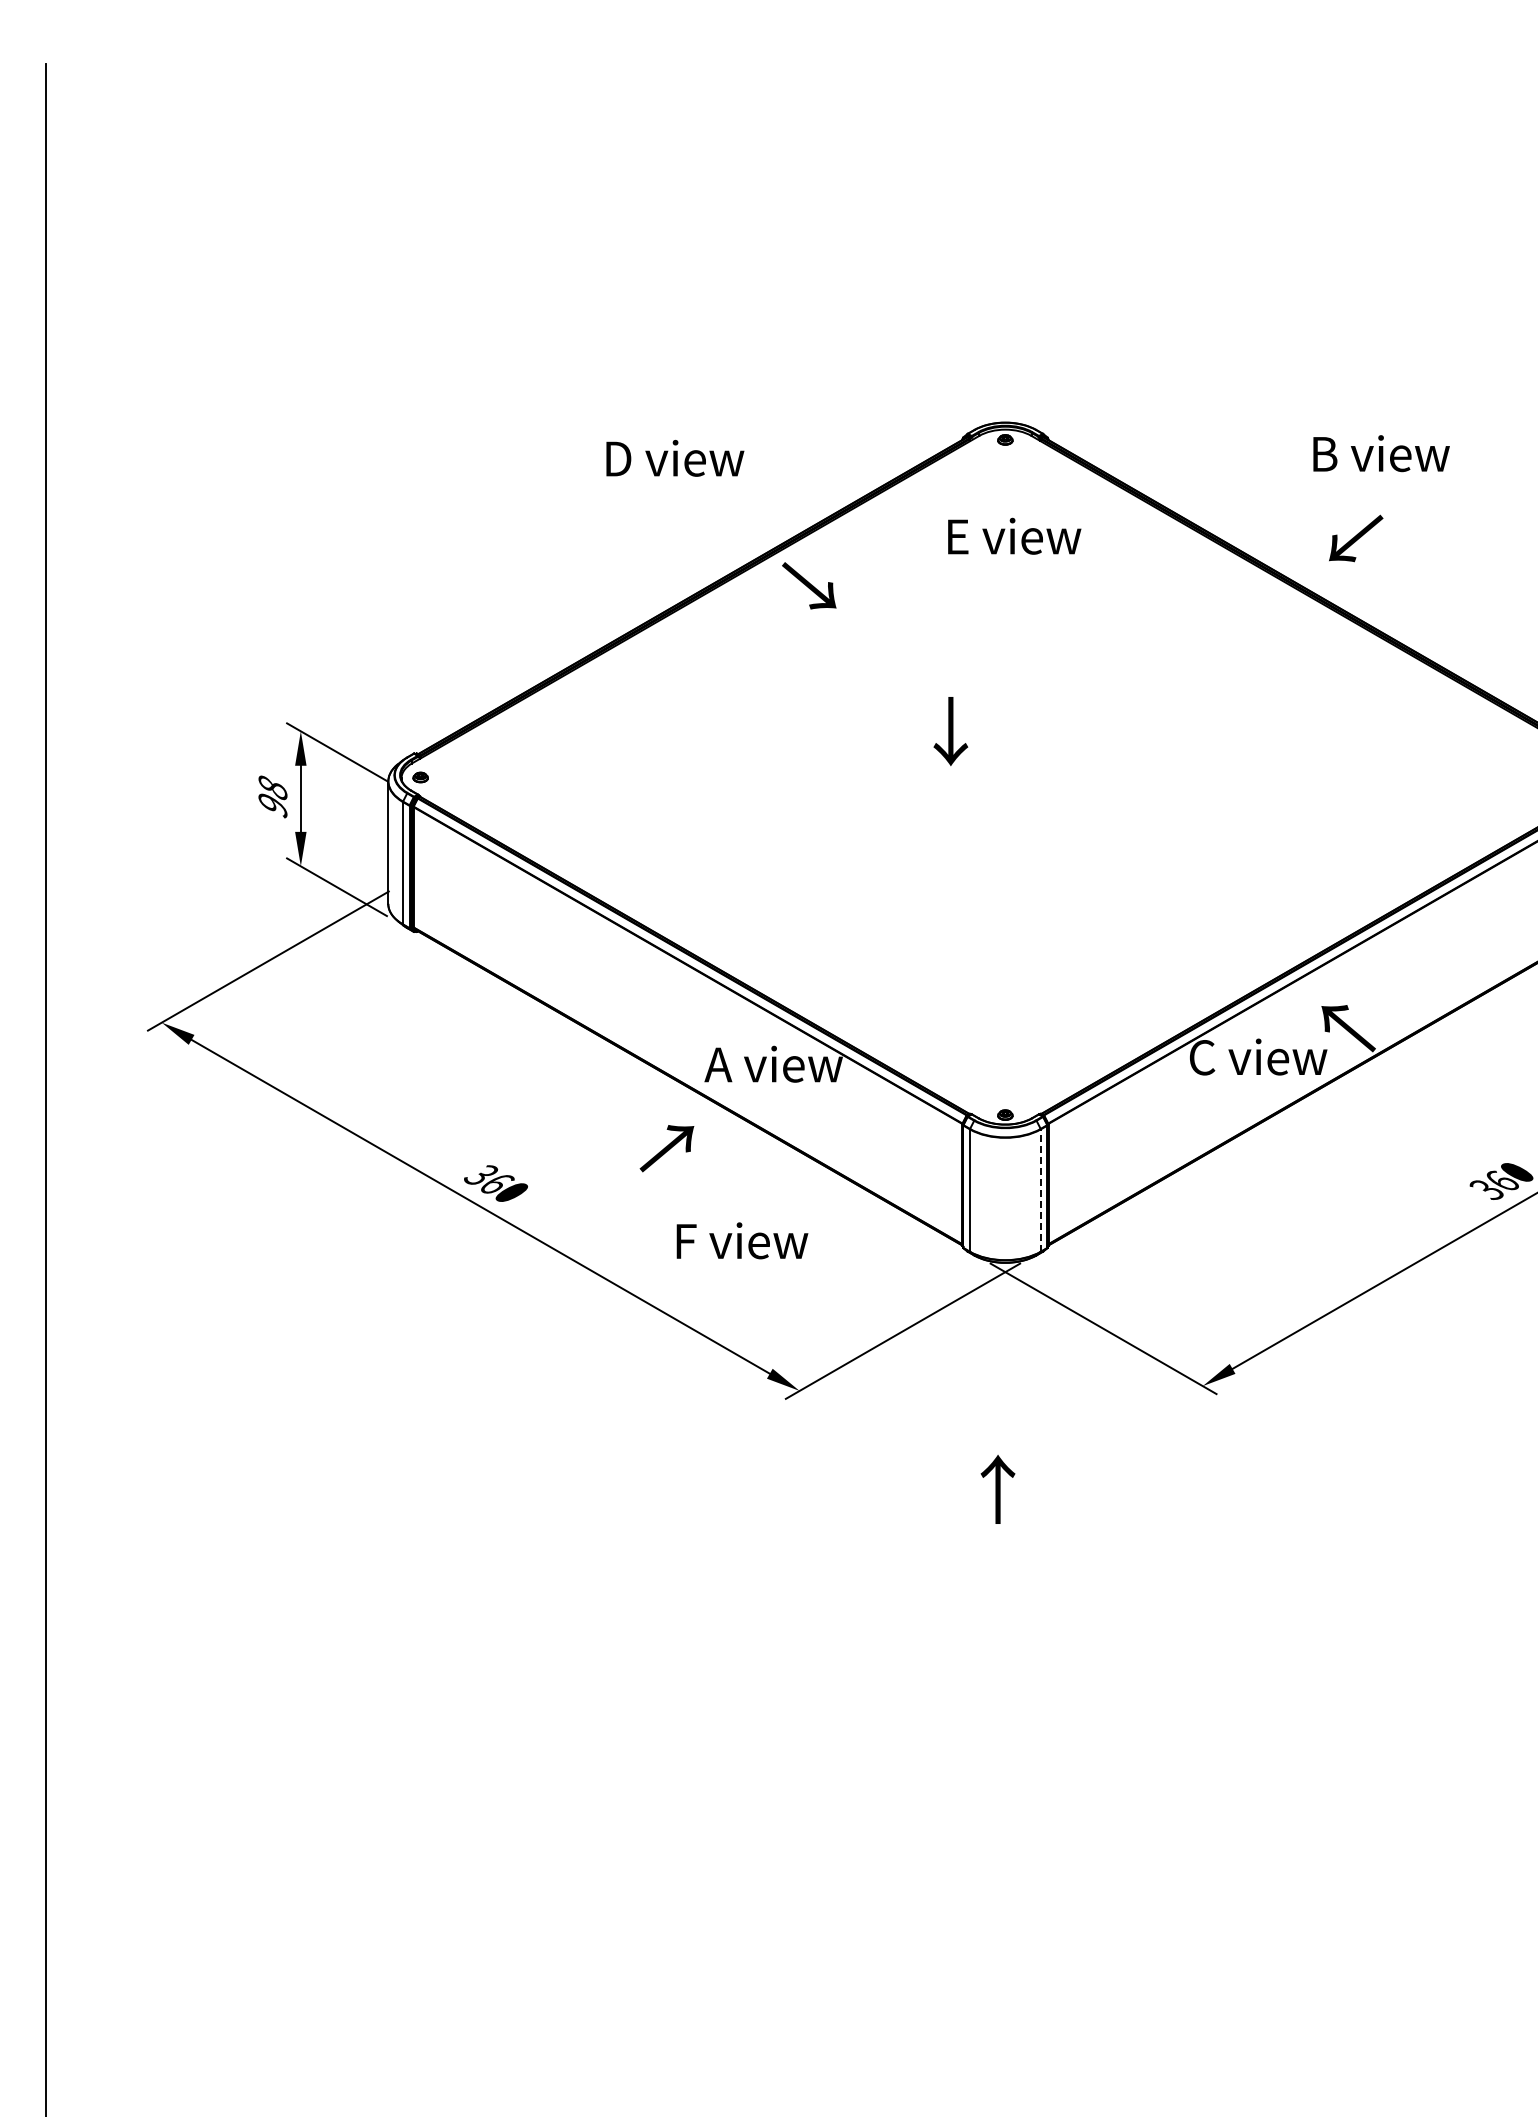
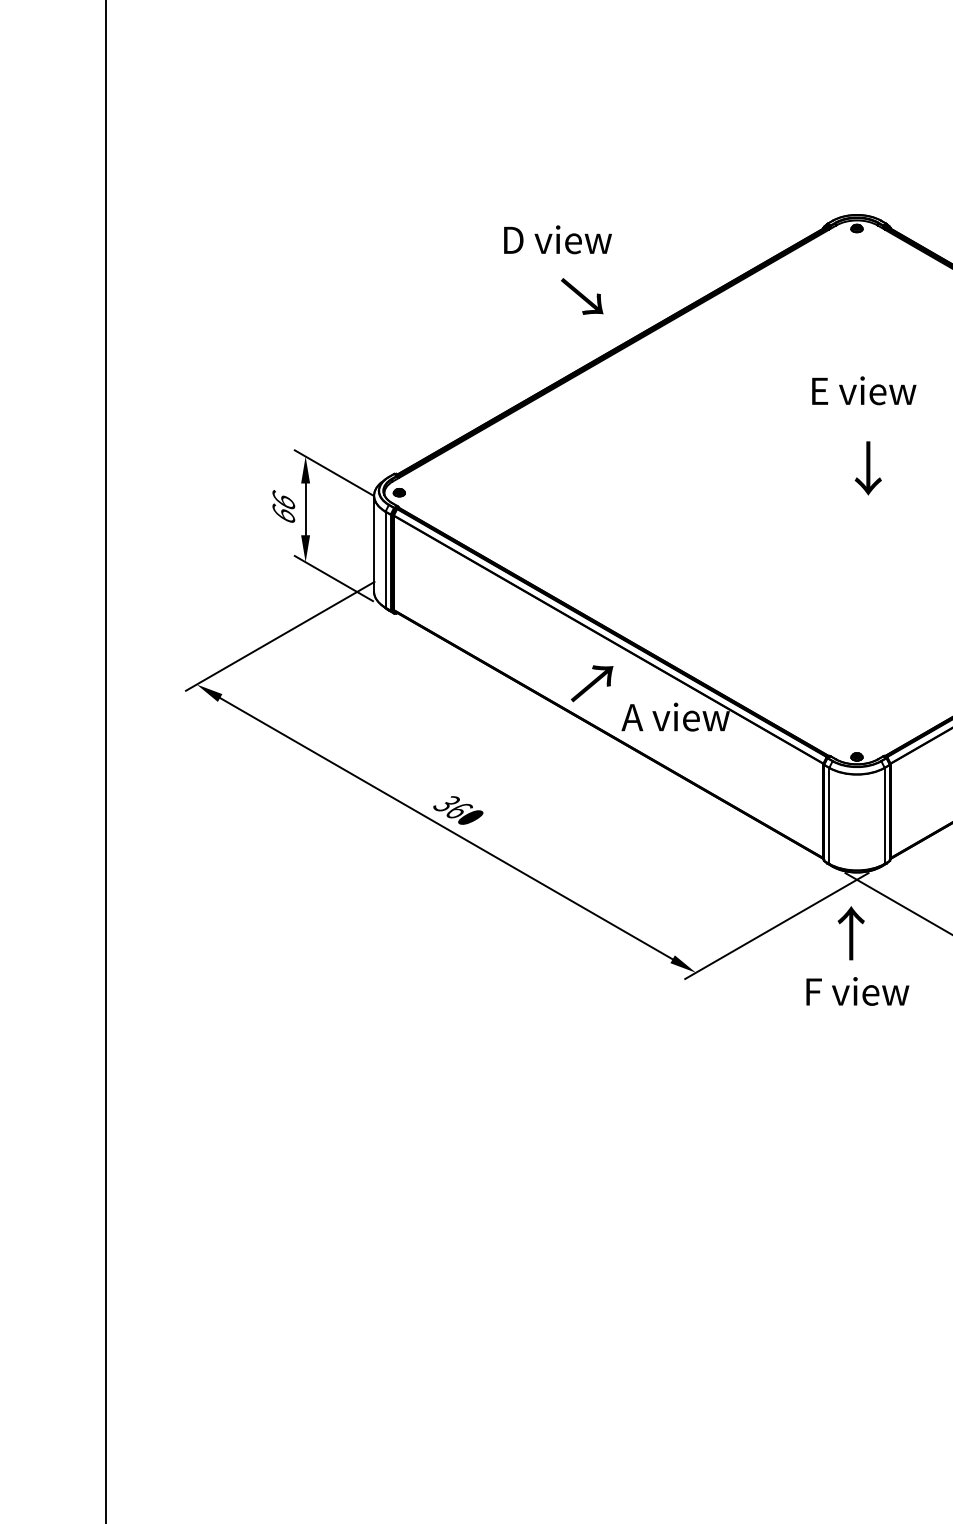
text: (675, 458) -> (558, 239), moved
text: (1014, 535) -> (864, 390), moved
text: (809, 585) -> (582, 296), moved
text: (950, 731) -> (868, 468), moved
text: (272, 796) -> (283, 507), 98 -> 66
text: (666, 1148) -> (591, 683), moved
line: (1040, 1190) -> (884, 815), dashed -> solid
text: (742, 1240) -> (857, 991), moved
text: (997, 1488) -> (850, 932), moved

